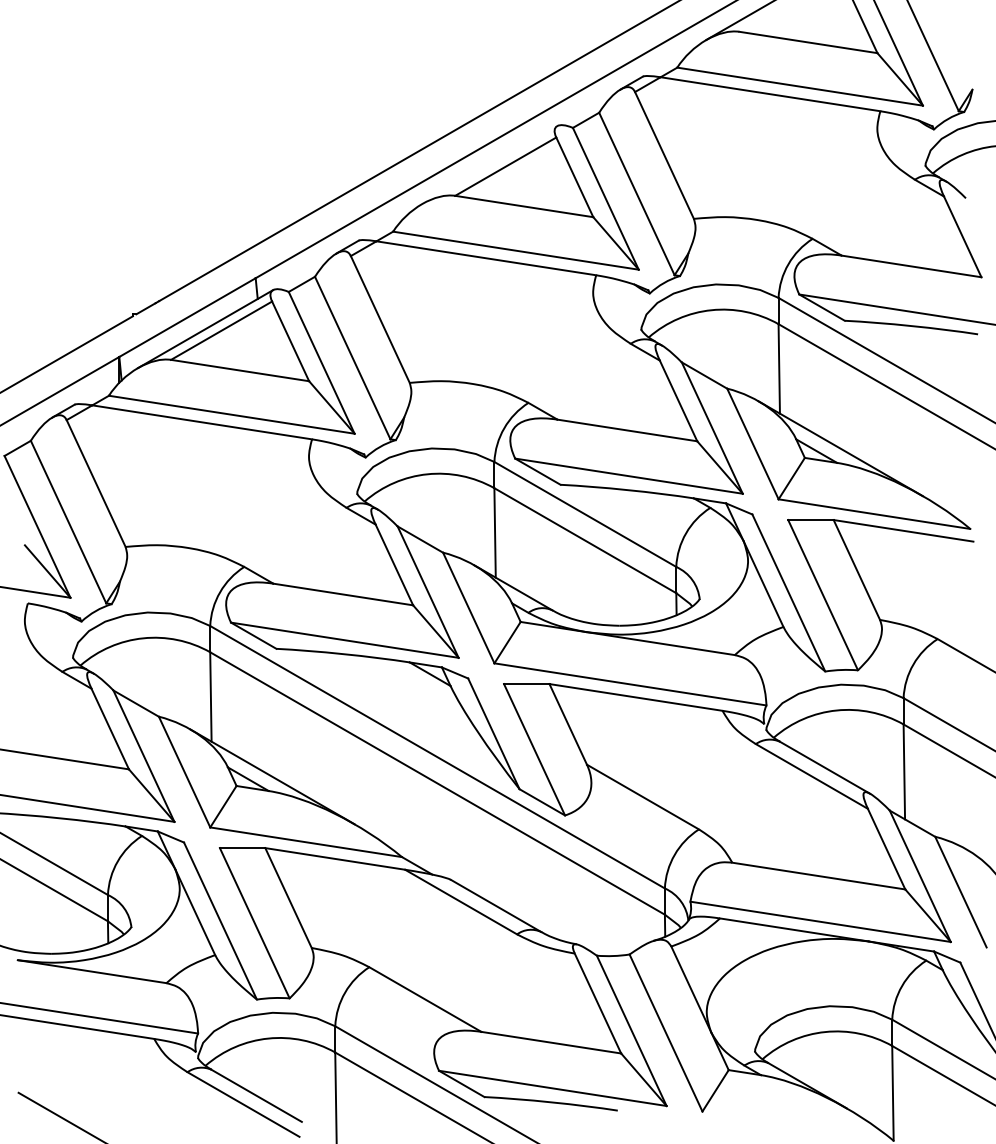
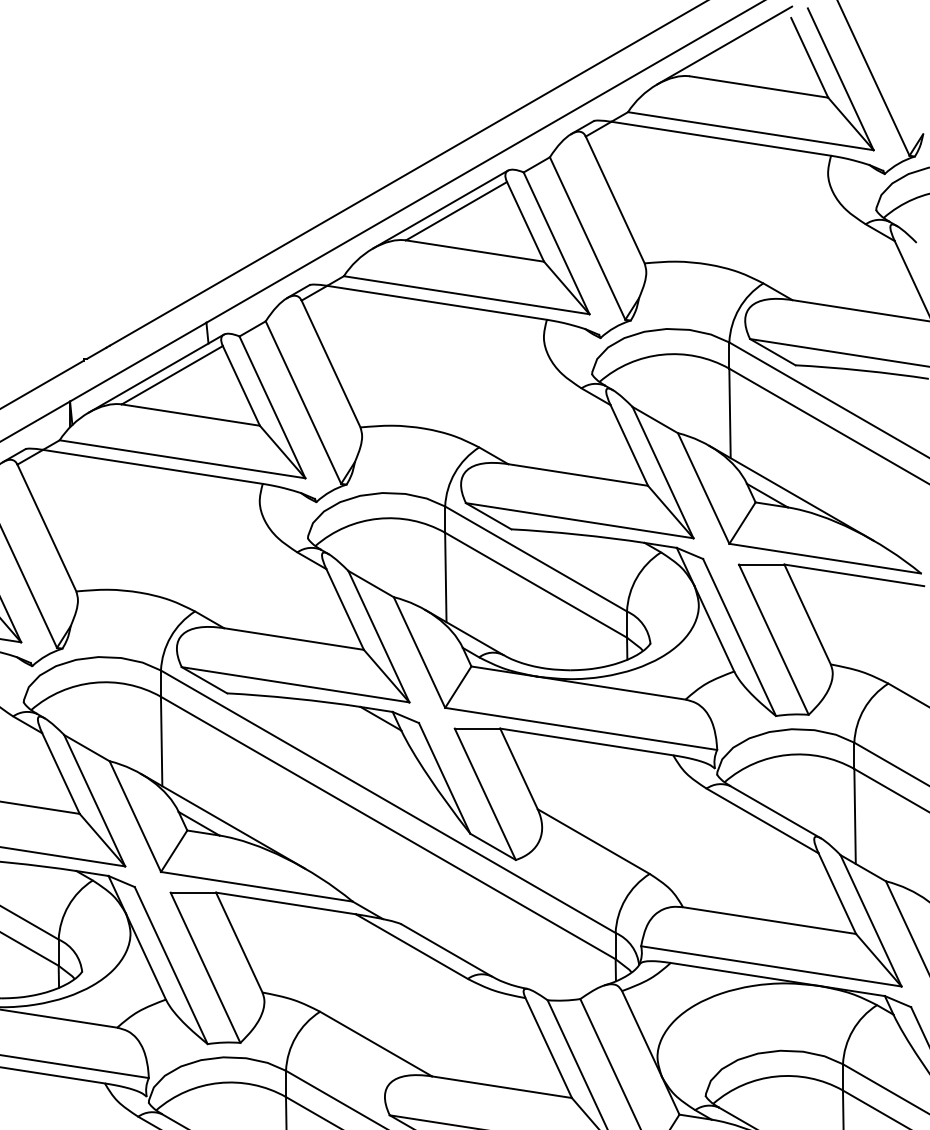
line: (489, 165) -> (440, 210), added

